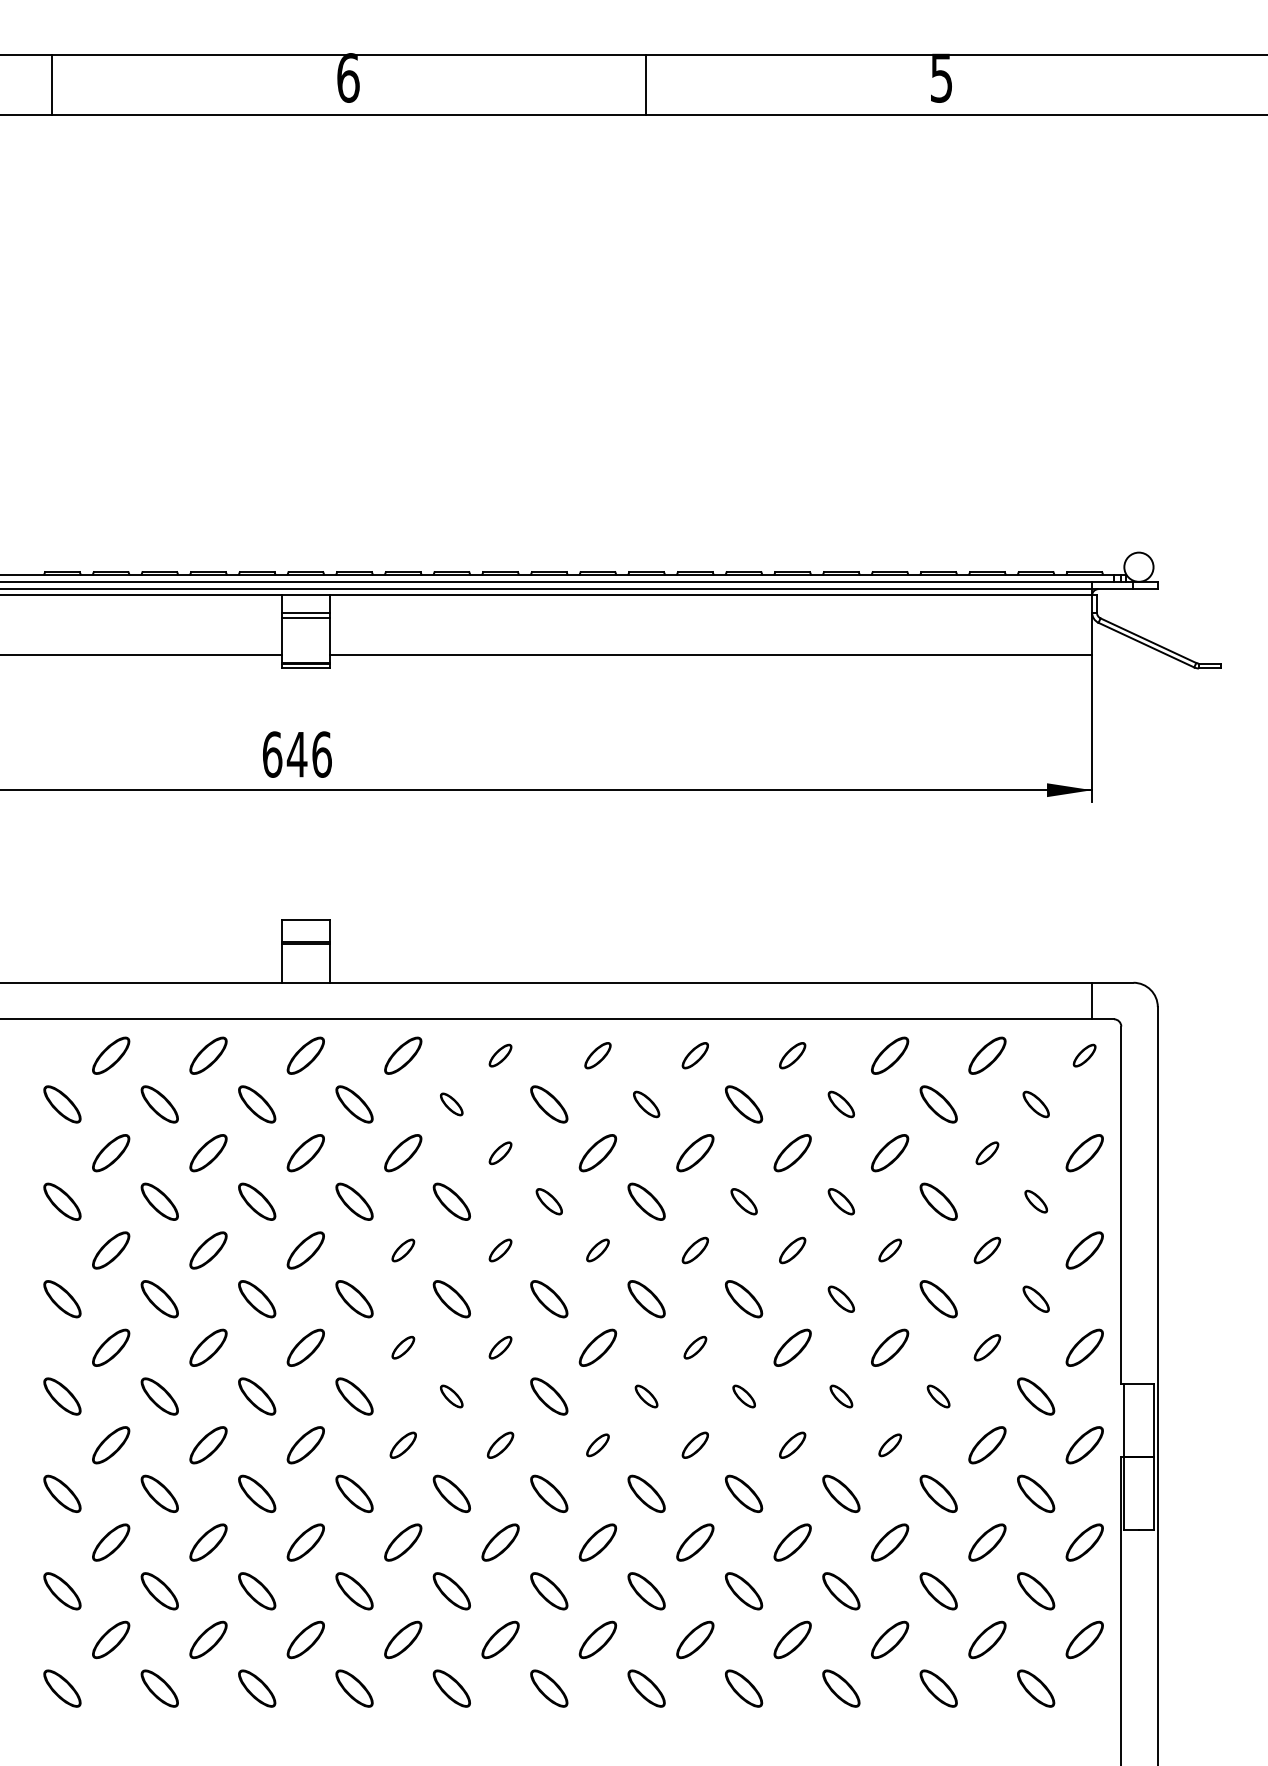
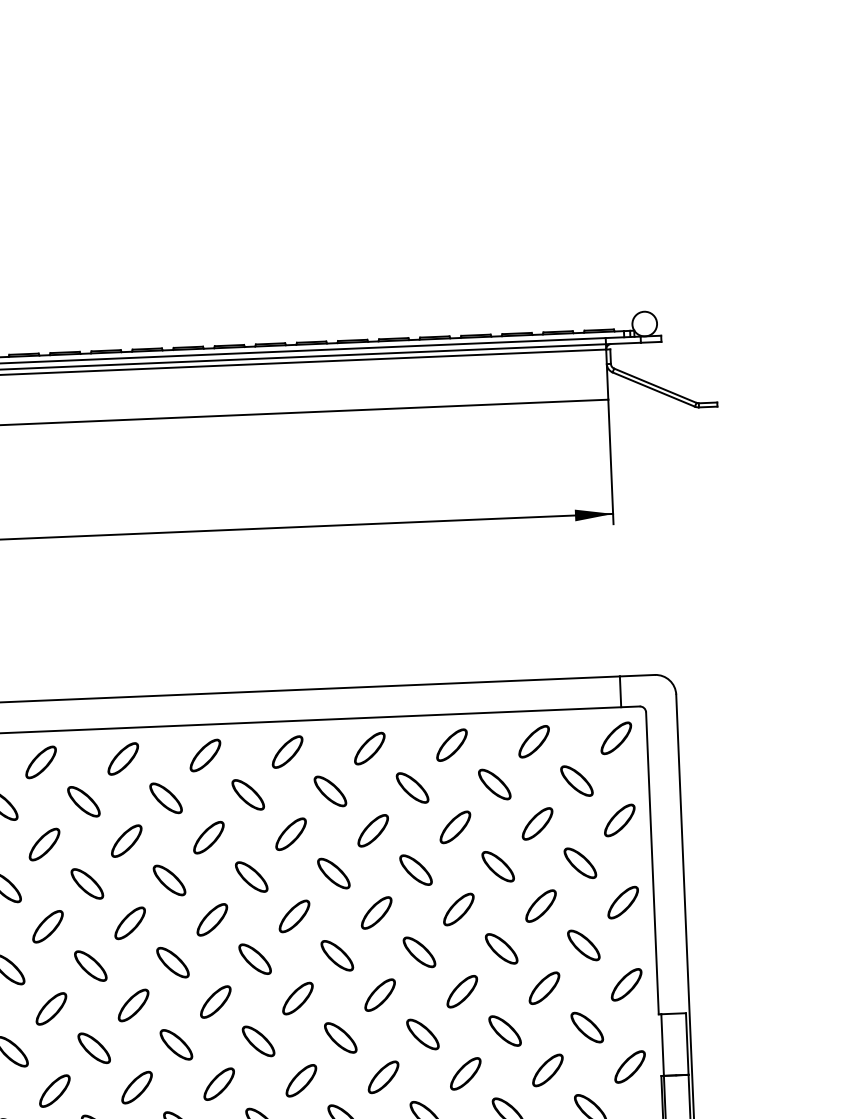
part: (500, 1055) -> (123, 758), size x1.67
part: (597, 1055) -> (205, 755), size x1.43
part: (695, 1055) -> (287, 751), size x1.43
part: (792, 1055) -> (369, 748), size x1.43
part: (1084, 1055) -> (616, 738), size x1.67
part: (451, 1104) -> (83, 801), size x1.67
part: (646, 1104) -> (248, 794), size x1.43
part: (841, 1104) -> (412, 788), size x1.43
part: (1036, 1104) -> (577, 781), size x1.43
part: (500, 1153) -> (126, 841), size x1.67
part: (987, 1153) -> (537, 824), size x1.67
part: (549, 1201) -> (169, 880), size x1.43
part: (744, 1201) -> (334, 873), size x1.43
part: (841, 1201) -> (416, 869), size x1.43
part: (1036, 1201) -> (580, 862), size x1.67
part: (403, 1250) -> (48, 926), size x1.67
part: (500, 1250) -> (130, 923), size x1.67
part: (597, 1250) -> (211, 919), size x1.67
part: (695, 1250) -> (294, 916), size x1.43
part: (792, 1250) -> (376, 912), size x1.43
part: (890, 1250) -> (459, 909), size x1.67
part: (987, 1250) -> (541, 906), size x1.43
part: (841, 1299) -> (419, 952), size x1.43
part: (1036, 1299) -> (584, 945), size x1.43
part: (403, 1347) -> (51, 1008), size x1.67
part: (500, 1347) -> (133, 1005), size x1.67
part: (695, 1347) -> (298, 998), size x1.67
part: (987, 1347) -> (544, 987), size x1.43
part: (451, 1396) -> (93, 1048), size x1.67
part: (646, 1396) -> (258, 1041), size x1.67
part: (744, 1396) -> (341, 1037), size x1.67
part: (841, 1396) -> (423, 1034), size x1.67
part: (938, 1396) -> (504, 1031), size x1.67
part: (403, 1445) -> (55, 1091), size x1.43
part: (500, 1445) -> (136, 1087), size x1.43
part: (597, 1445) -> (218, 1084), size x1.67
part: (695, 1445) -> (301, 1080), size x1.43
part: (792, 1445) -> (383, 1077), size x1.43
part: (890, 1445) -> (466, 1074), size x1.67

